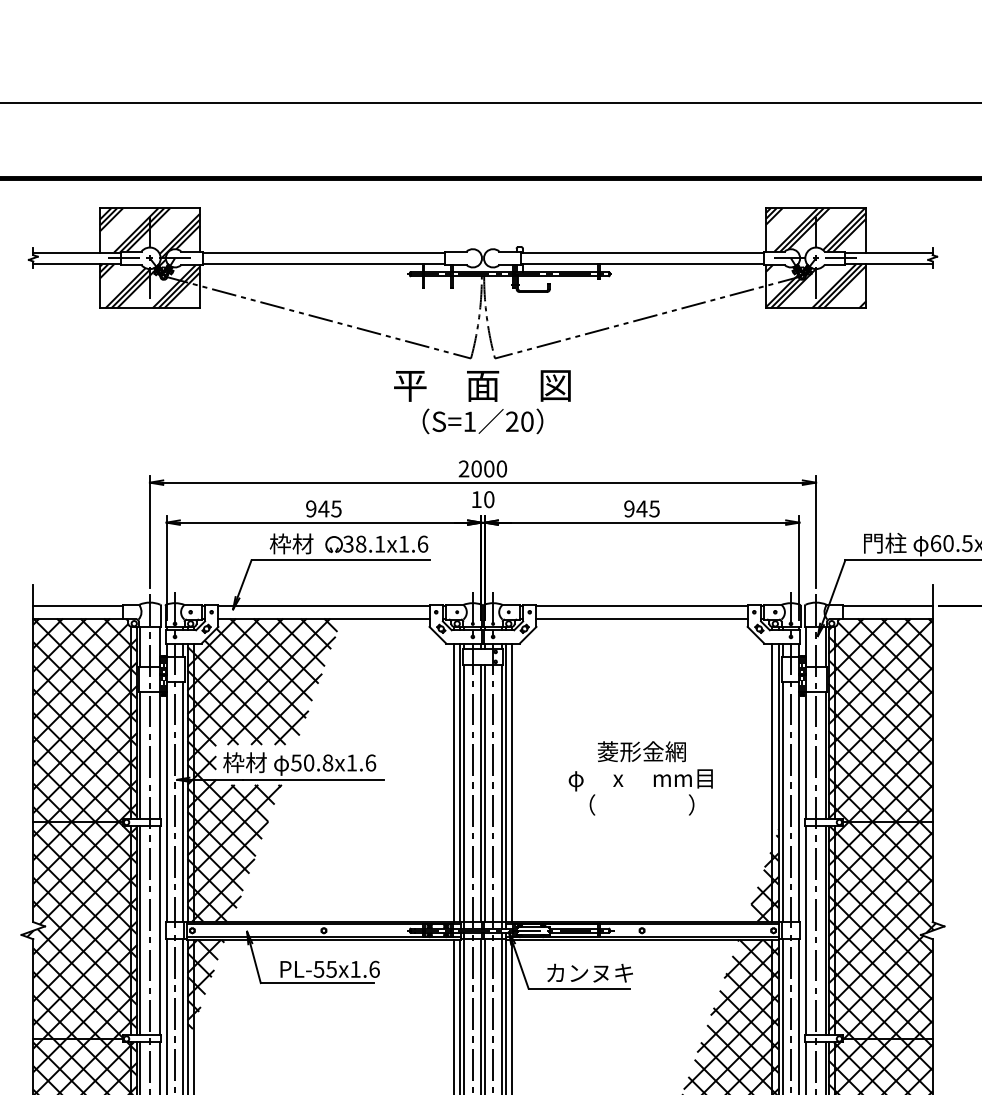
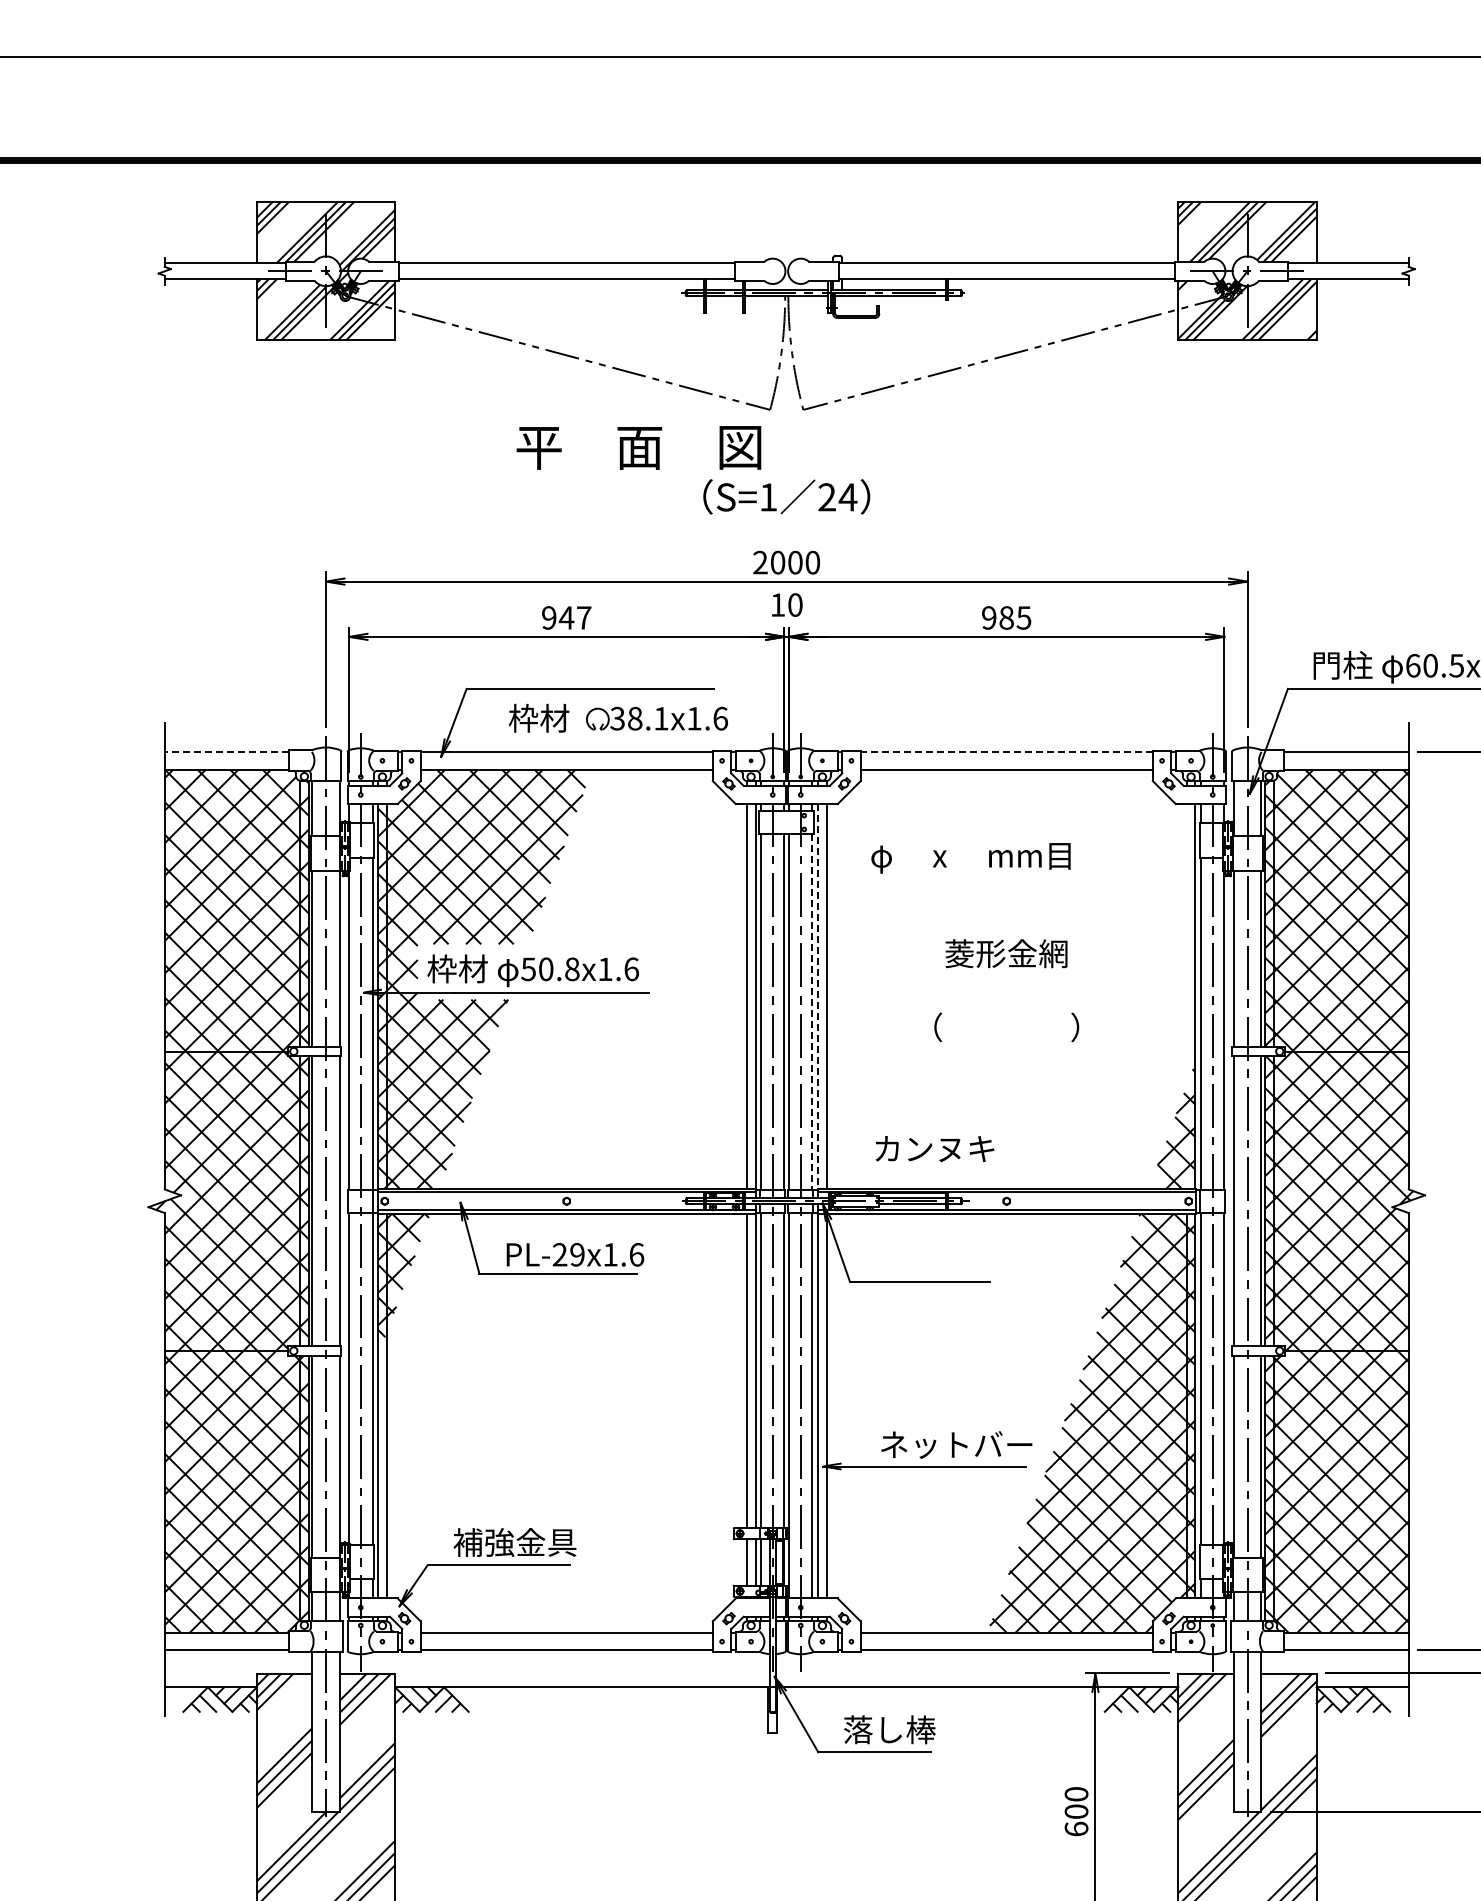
text: (482, 385) -> (638, 447), moved
text: (526, 421) -> (847, 497), 20 -> 24
text: (336, 508) -> (583, 617), 945 -> 947
text: (641, 508) -> (1006, 617), 945 -> 985
part: (348, 543) -> (617, 717), moved
line: (77, 606) -> (226, 752), solid -> dashed
line: (641, 606) -> (1006, 752), solid -> dashed
text: (640, 780) -> (970, 858), moved
line: (505, 782) -> (818, 996), solid -> dashed
line: (772, 782) -> (1186, 996), removed
line: (501, 793) -> (812, 1011), solid -> dashed
text: (325, 969) -> (568, 1254), PL-55x1.6 -> PL-29x1.6
text: (589, 973) -> (934, 1149), moved

